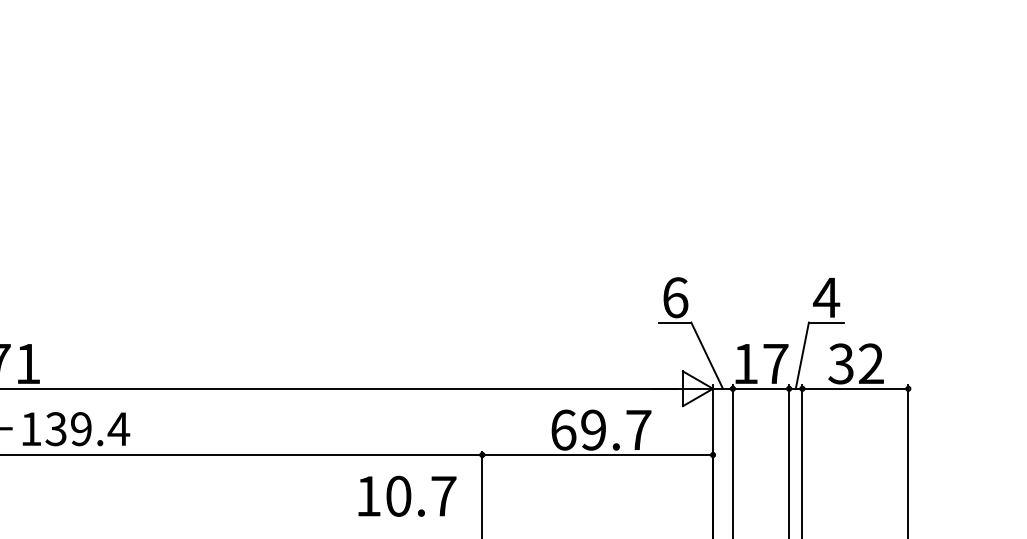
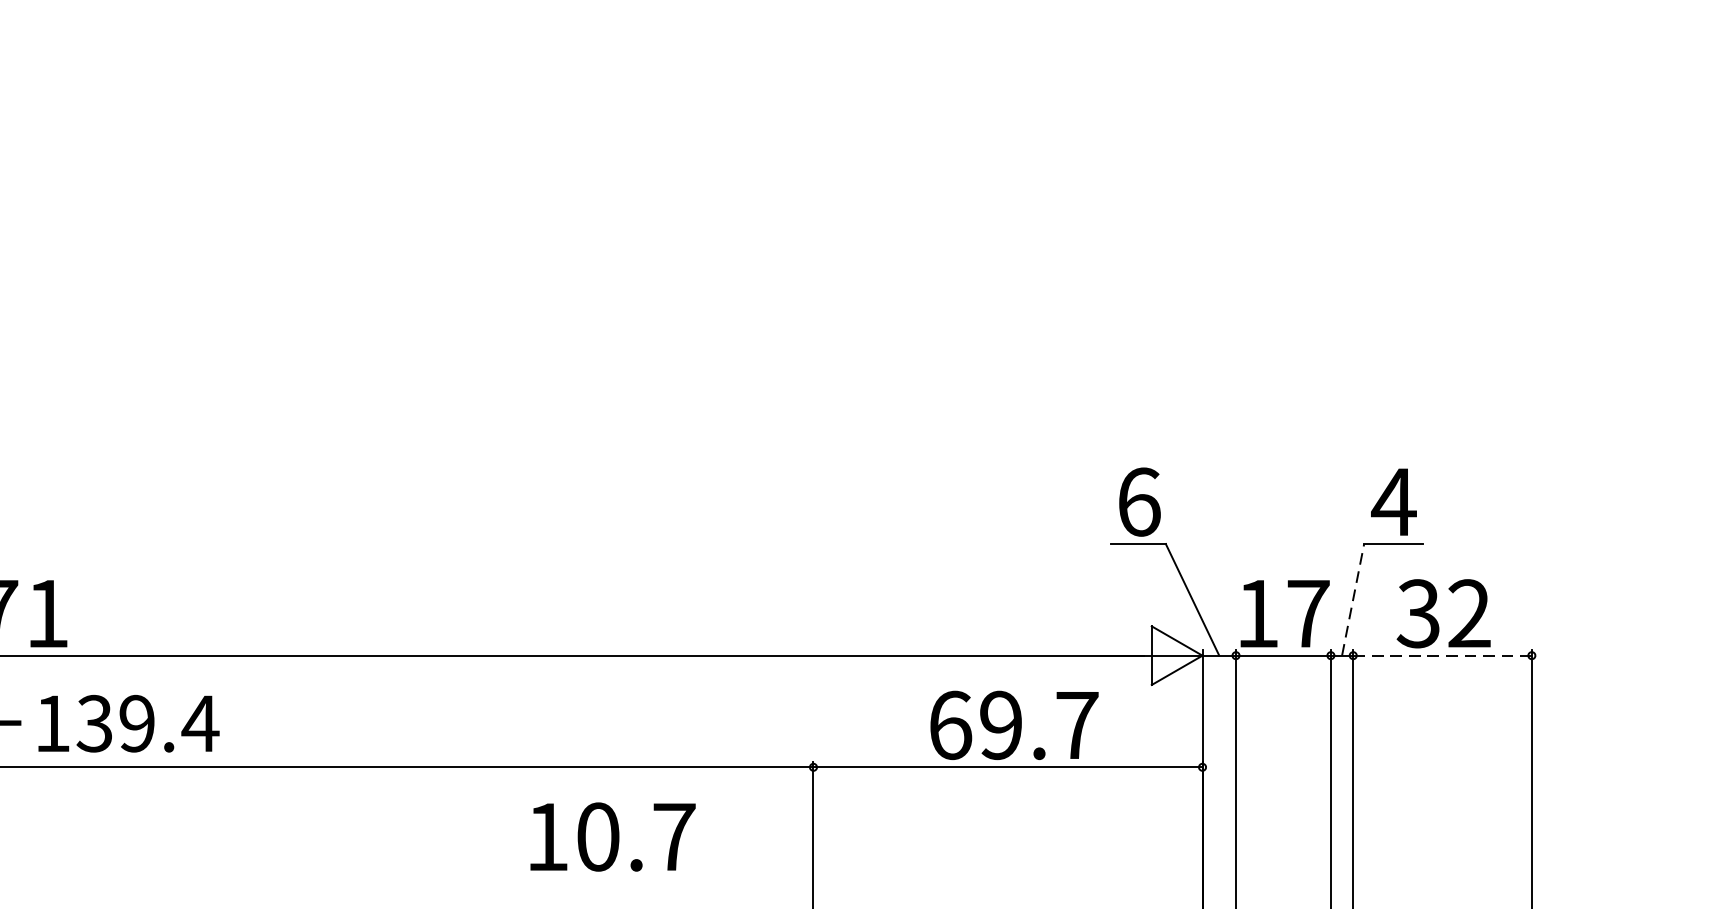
line: (802, 355) -> (1353, 599), solid -> dashed
line: (855, 388) -> (1442, 655), solid -> dashed
text: (407, 495) -> (613, 835), moved

